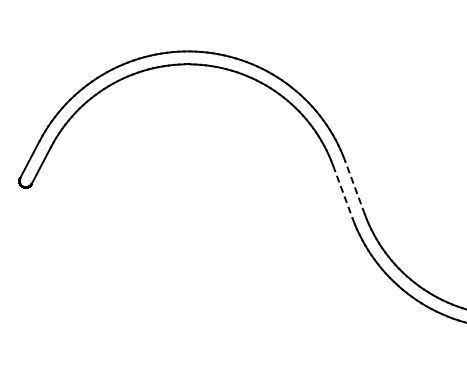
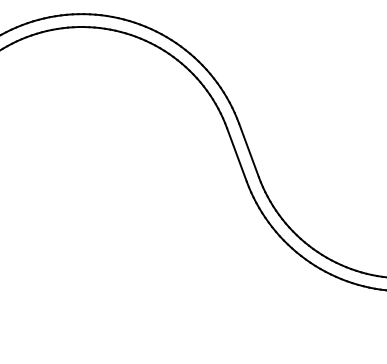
line: (355, 187) -> (249, 150), dashed -> solid
line: (342, 192) -> (236, 155), dashed -> solid

